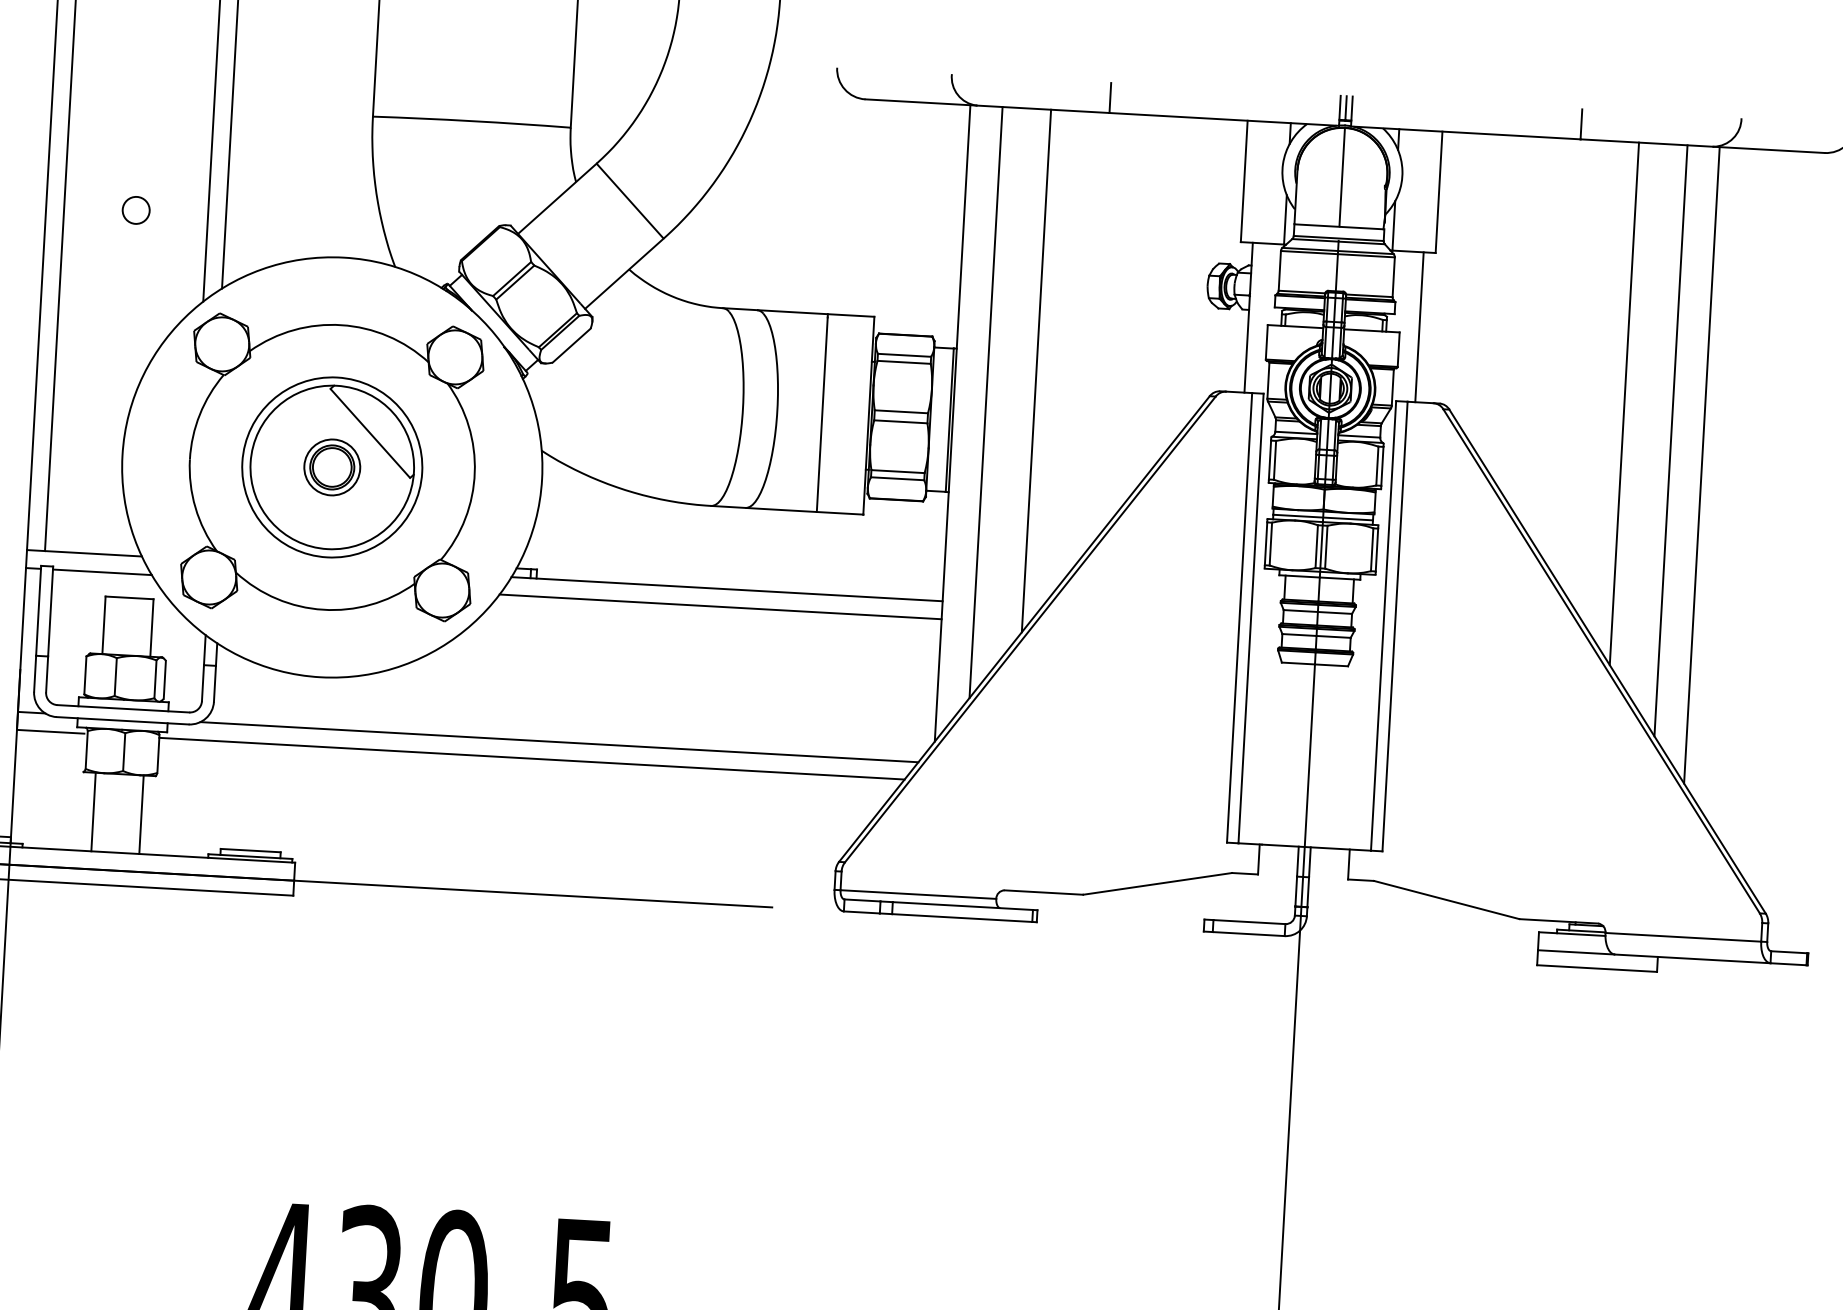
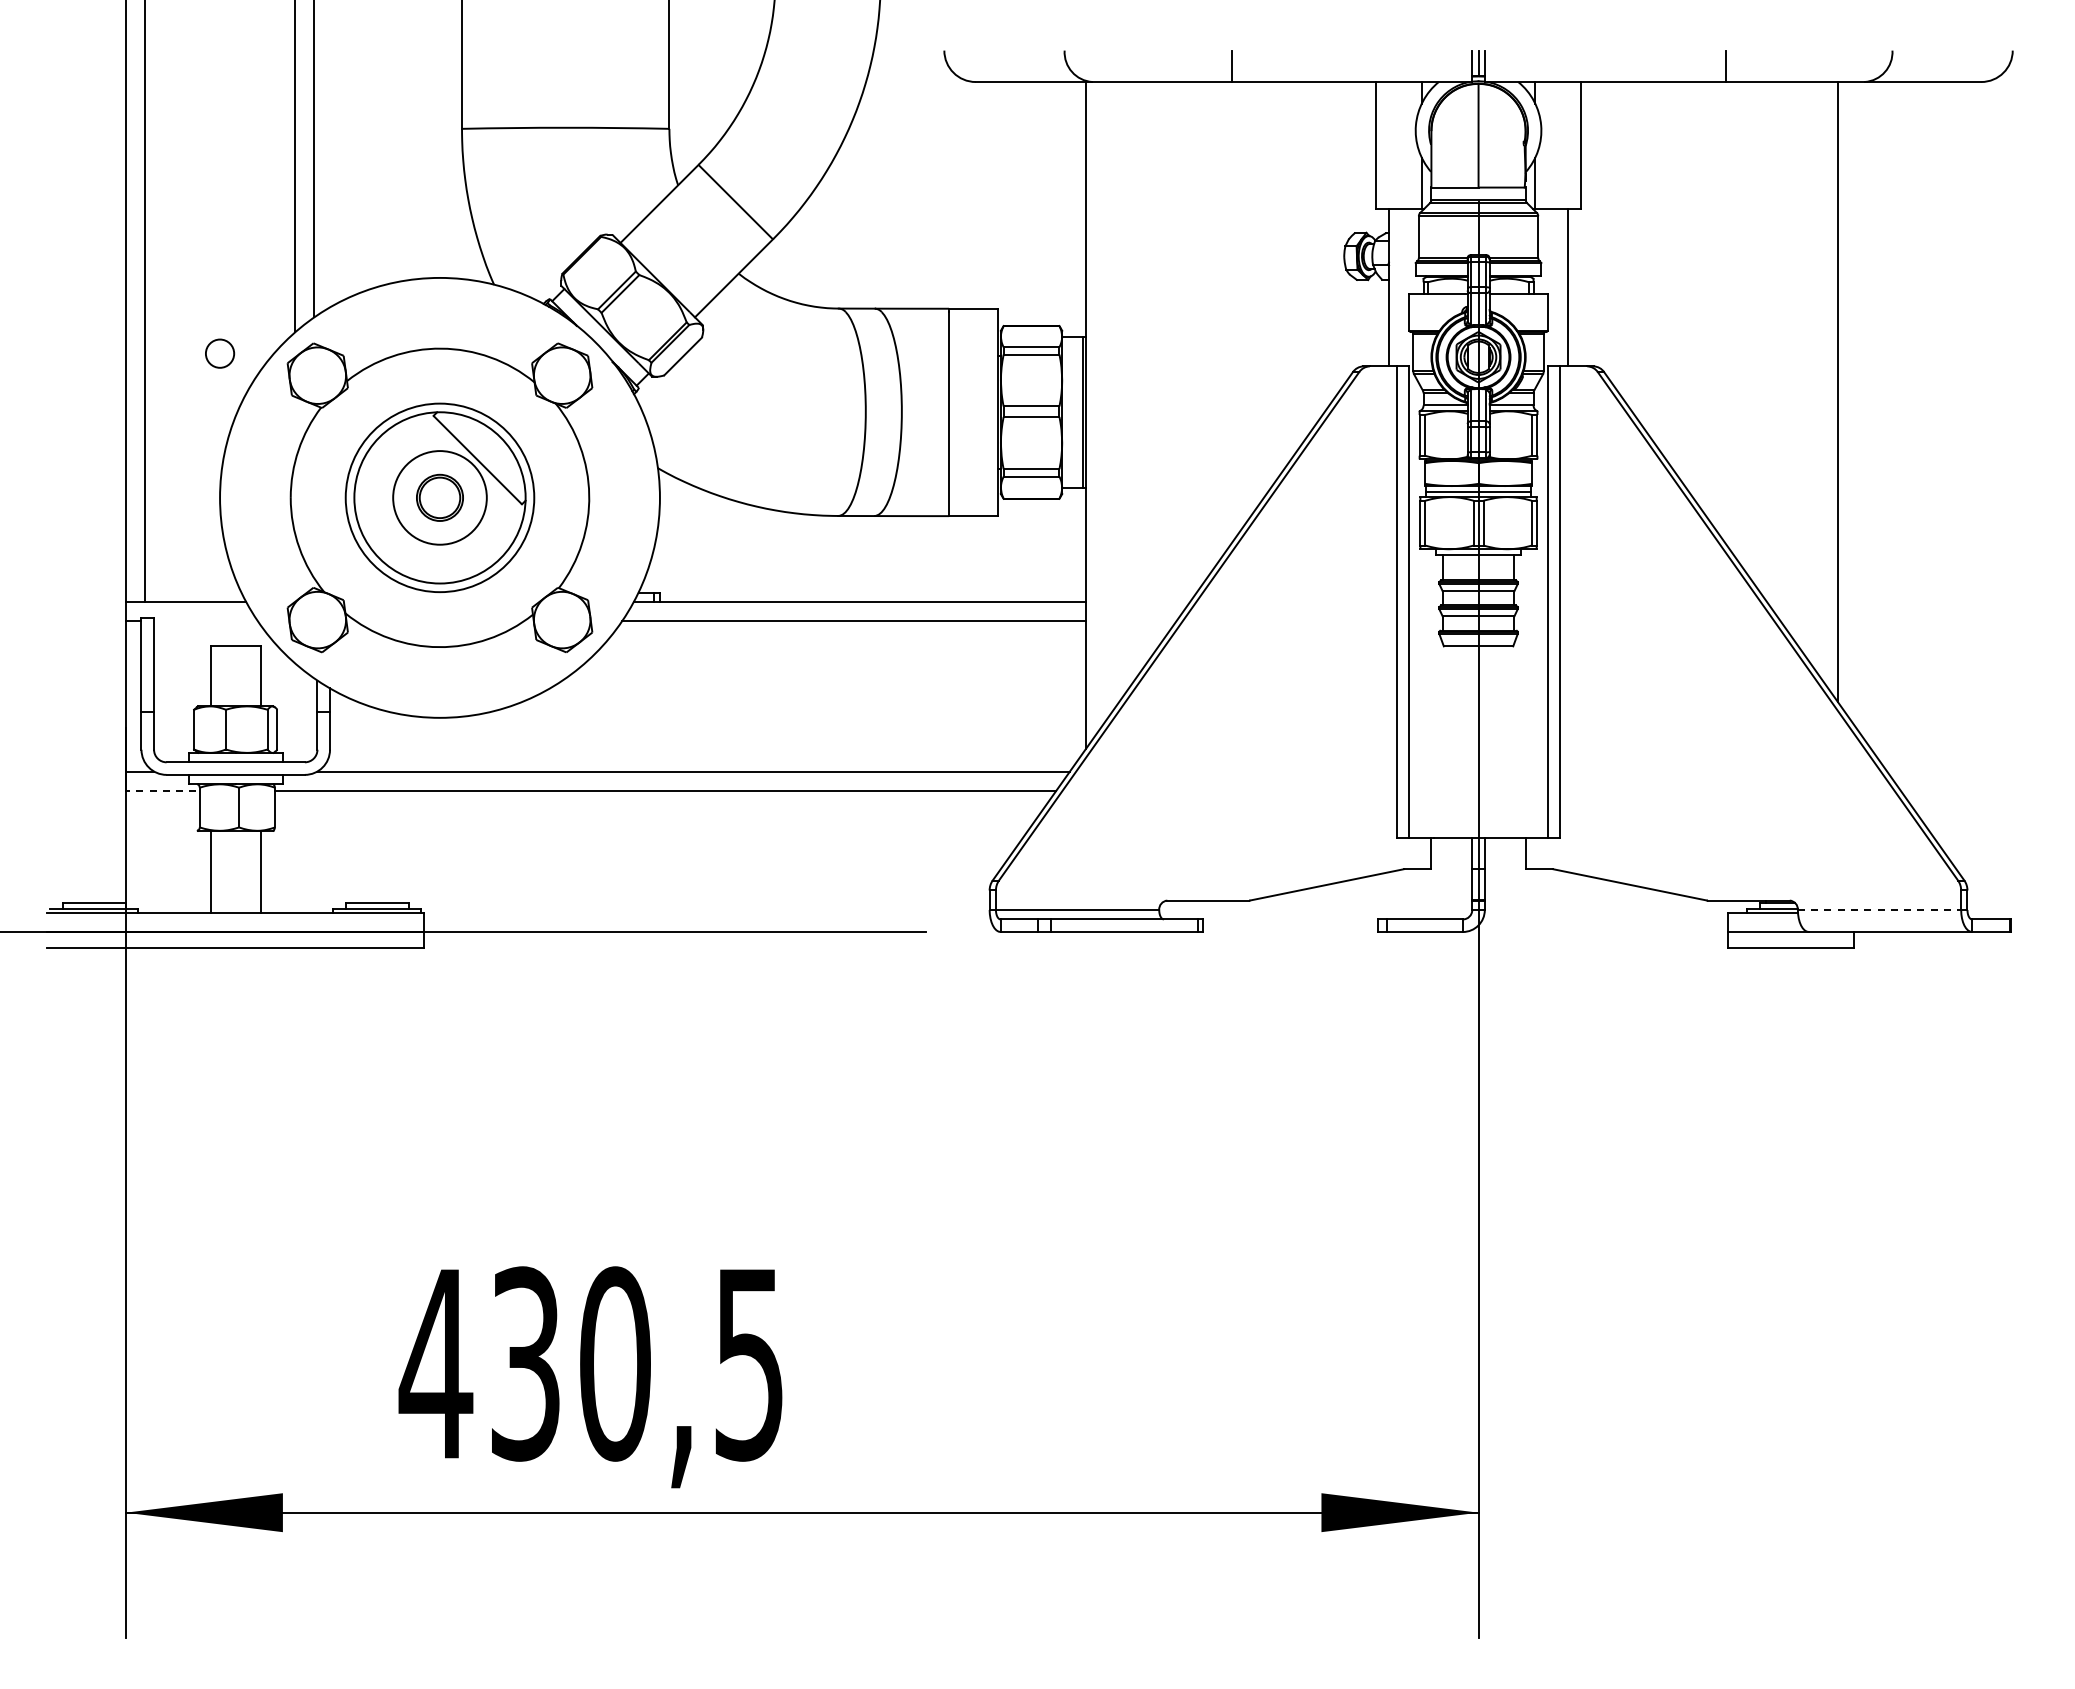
circle: (136, 210) -> (220, 353), moved
line: (1036, 370) -> (1170, 355), removed
line: (986, 402) -> (1119, 391), removed
line: (1624, 403) -> (1786, 355), removed
line: (1702, 465) -> (1871, 415), removed
circle: (331, 467) -> (439, 497), size x1.6
line: (102, 571) -> (205, 620), removed
line: (50, 731) -> (160, 790), solid -> dashed
line: (1683, 937) -> (1879, 910), solid -> dashed

